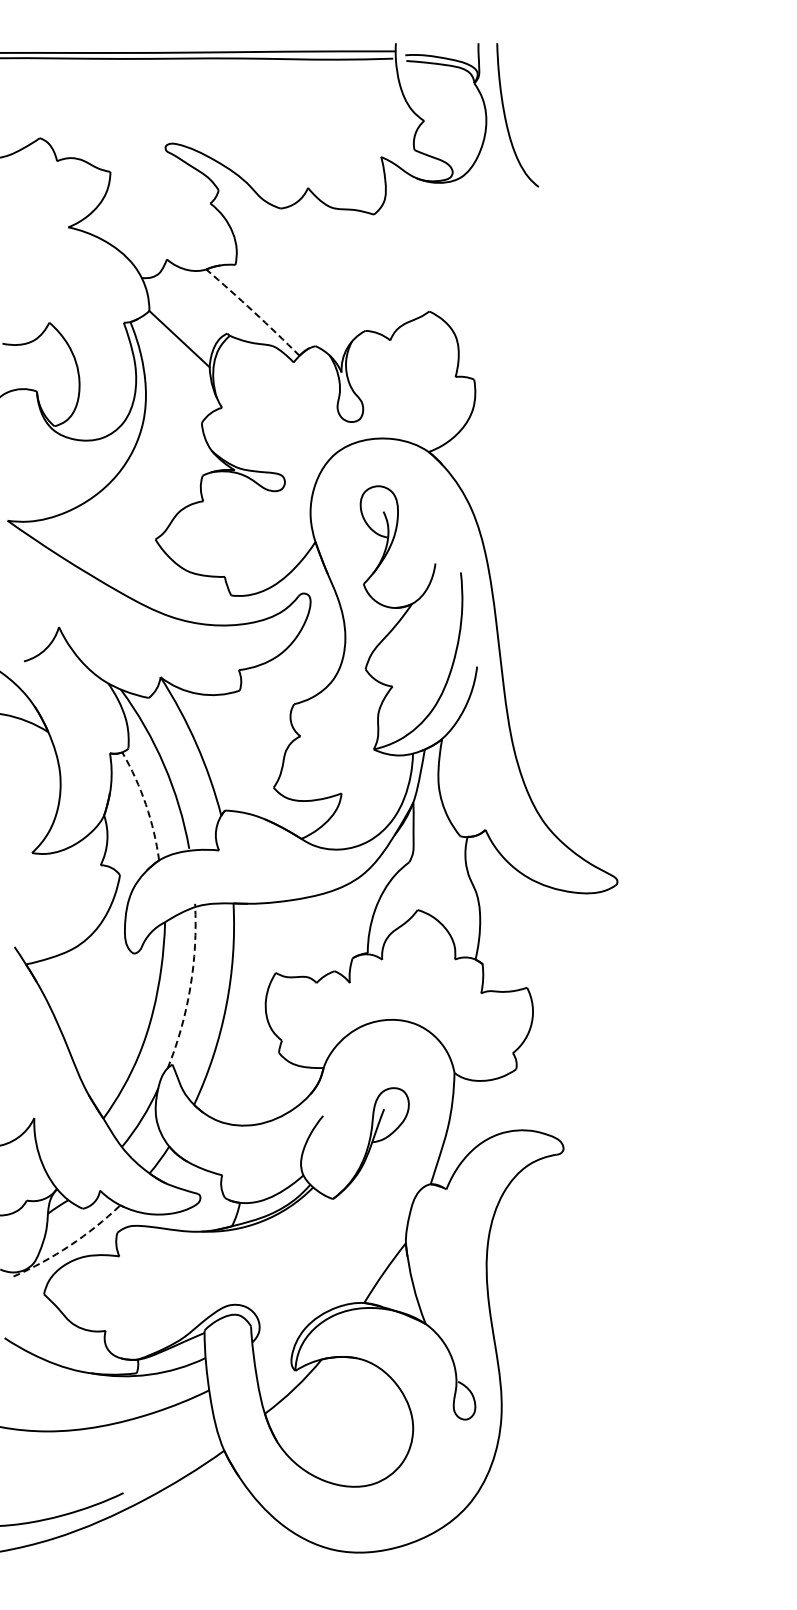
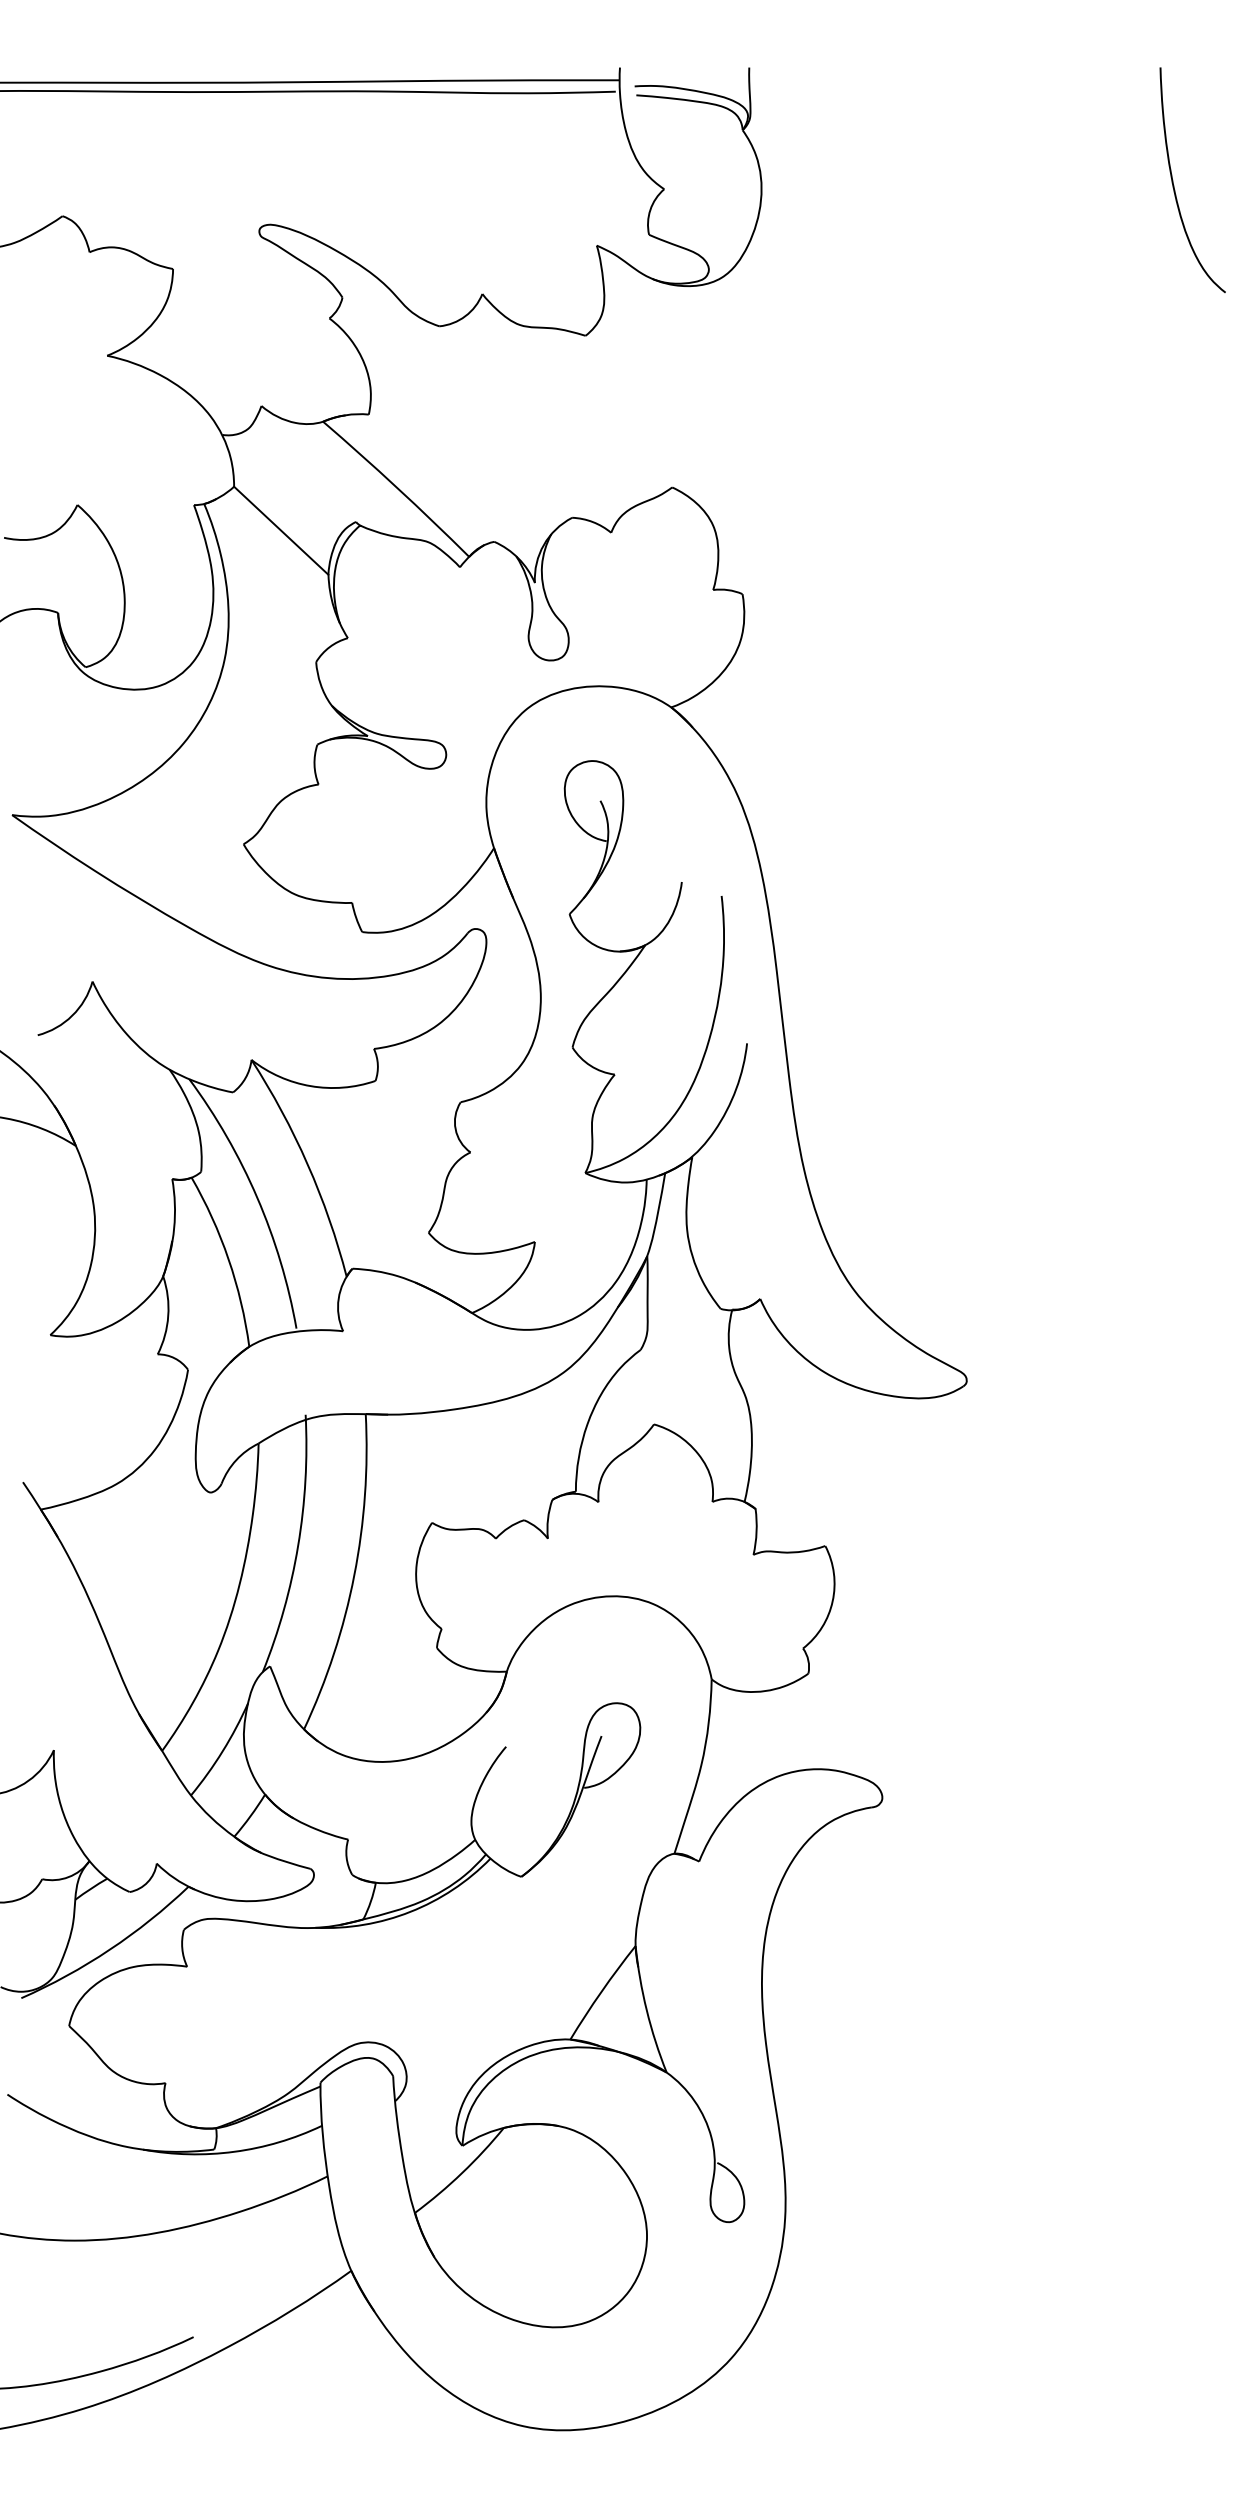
curve: (506, 117) -> (1175, 183), moved
arc: (253, 311) -> (397, 487), dashed -> solid
arc: (145, 804) -> (227, 1259), dashed -> solid
arc: (190, 987) -> (298, 1545), dashed -> solid
arc: (70, 1245) -> (110, 1949), dashed -> solid

